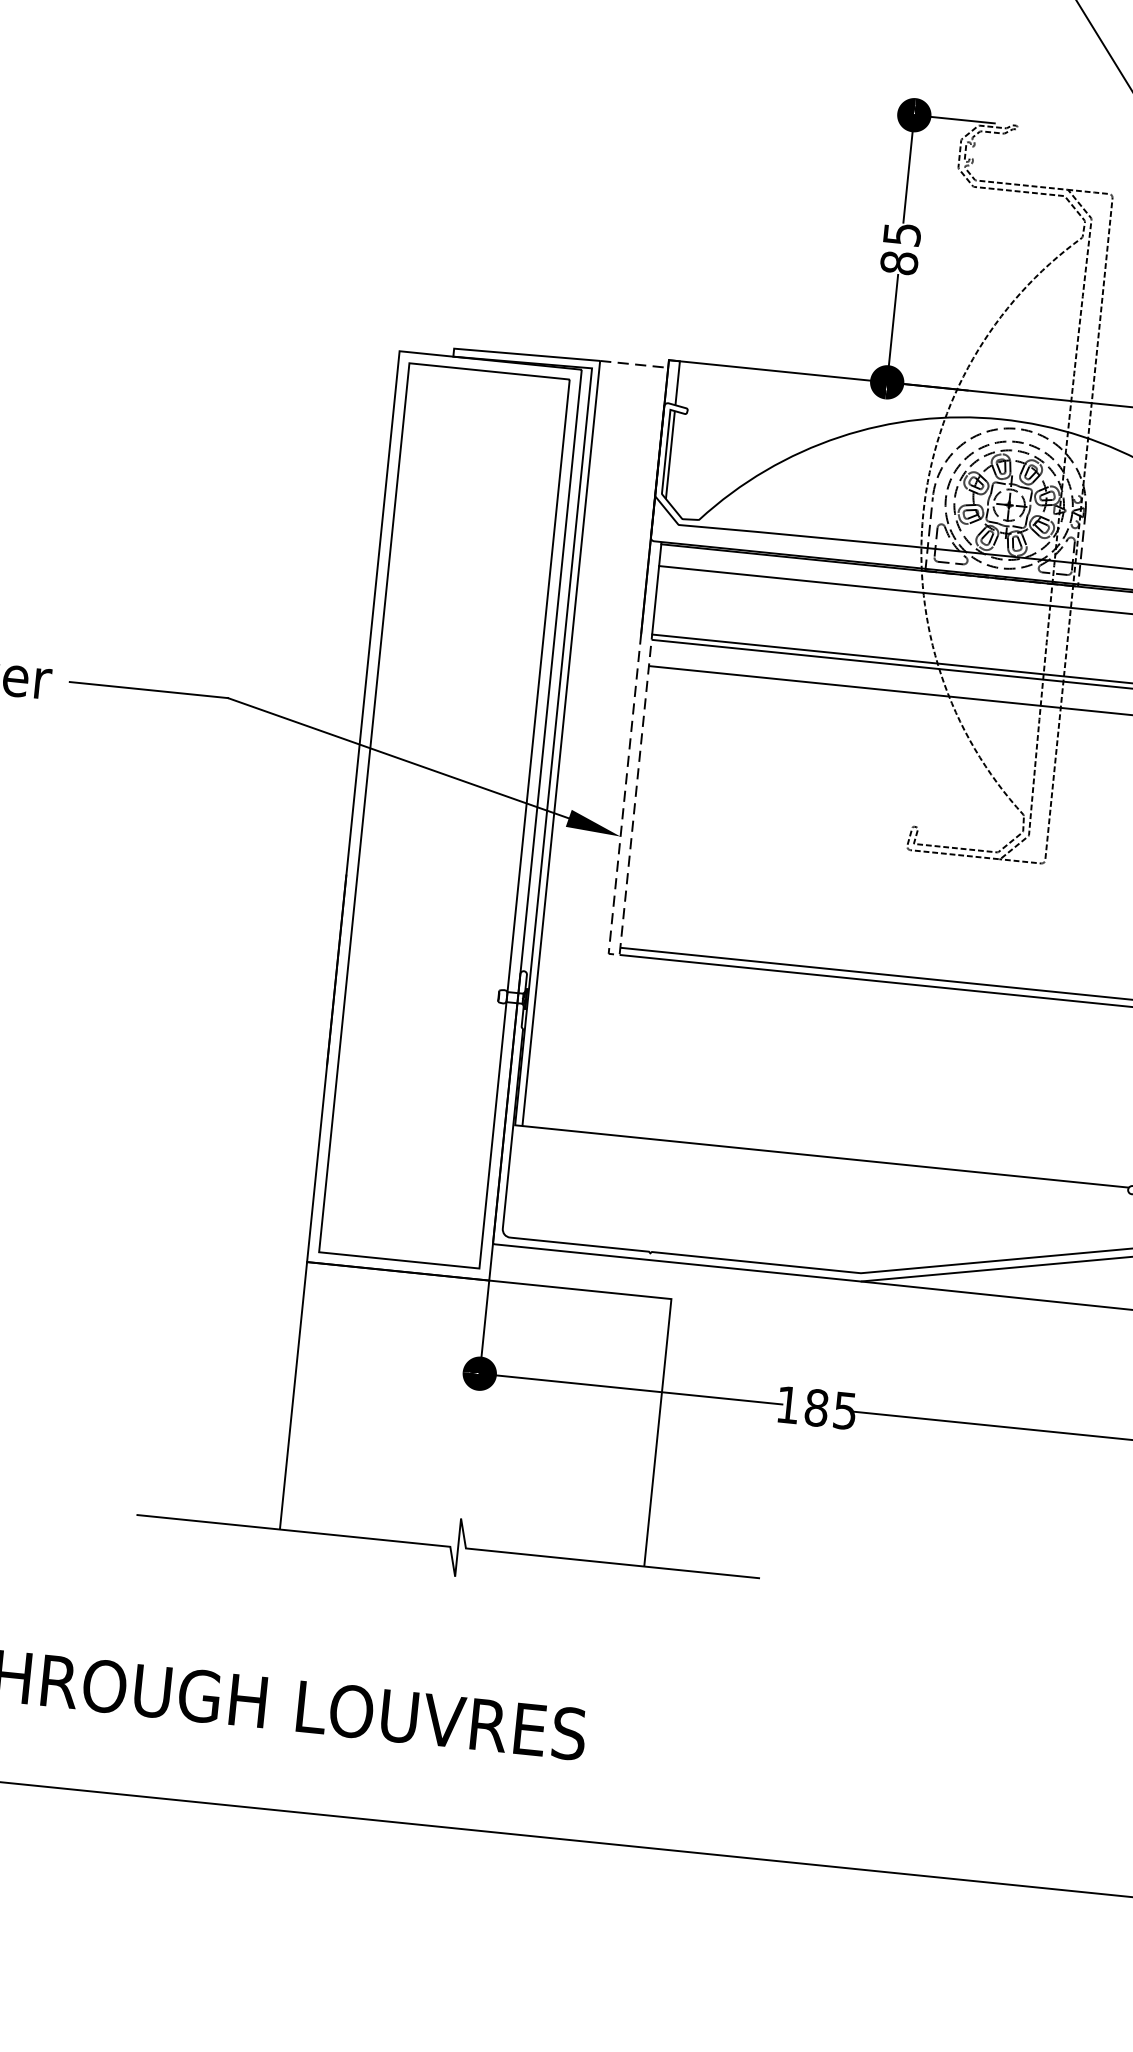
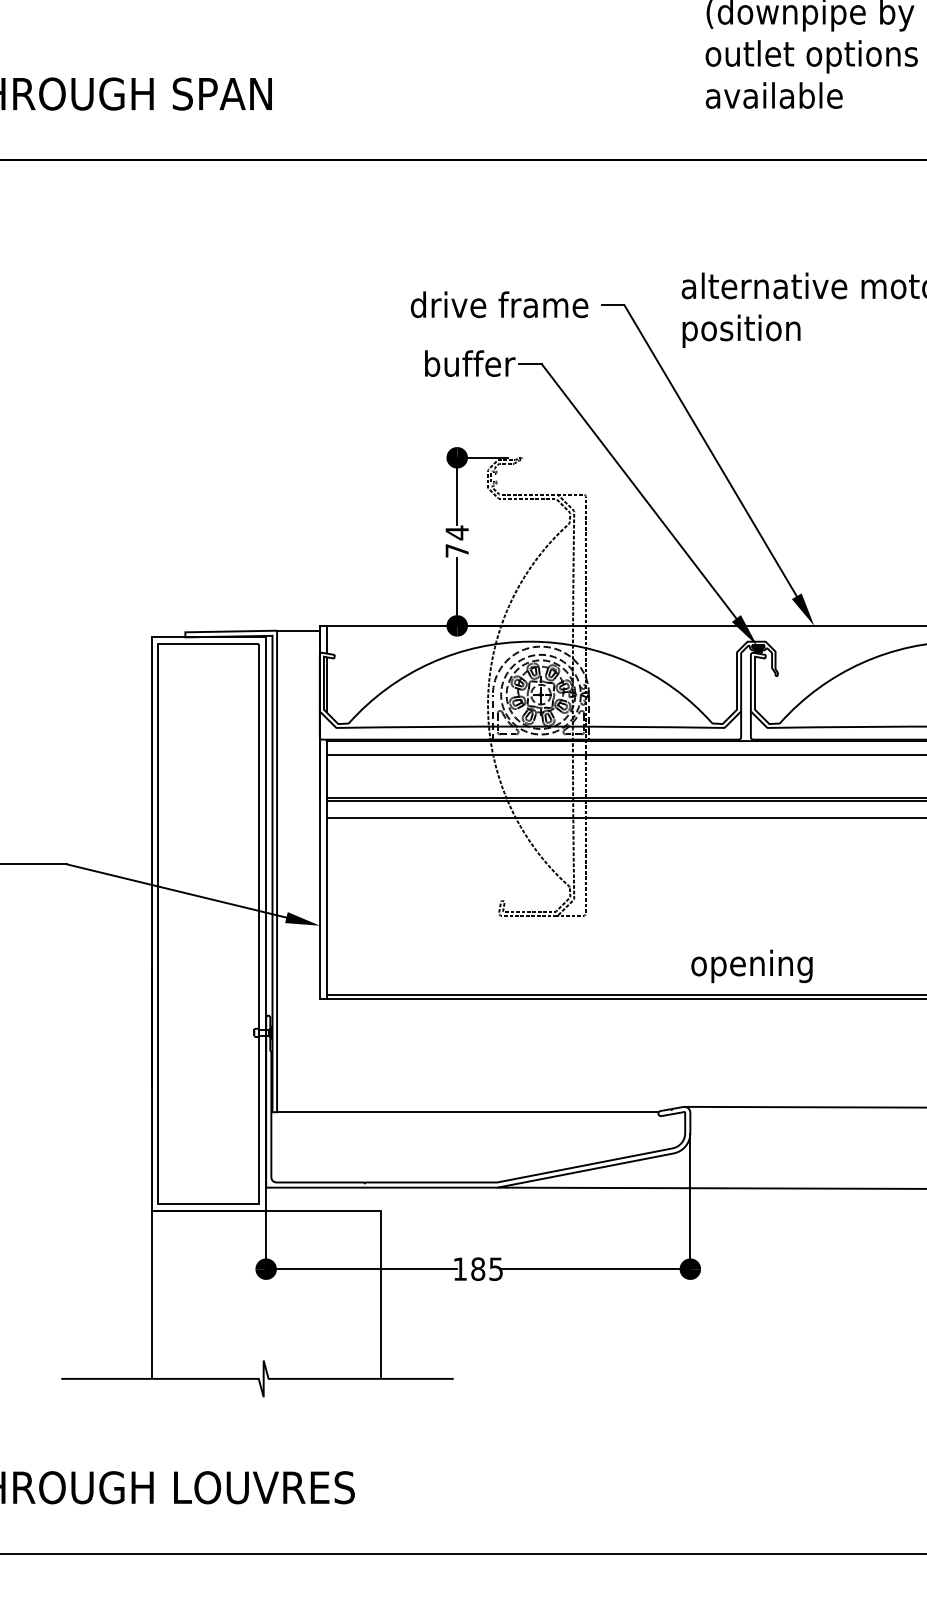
text: (901, 248) -> (457, 541), 85 -> 74
line: (634, 364) -> (298, 630), dashed -> solid
line: (614, 954) -> (323, 999), dashed -> solid

